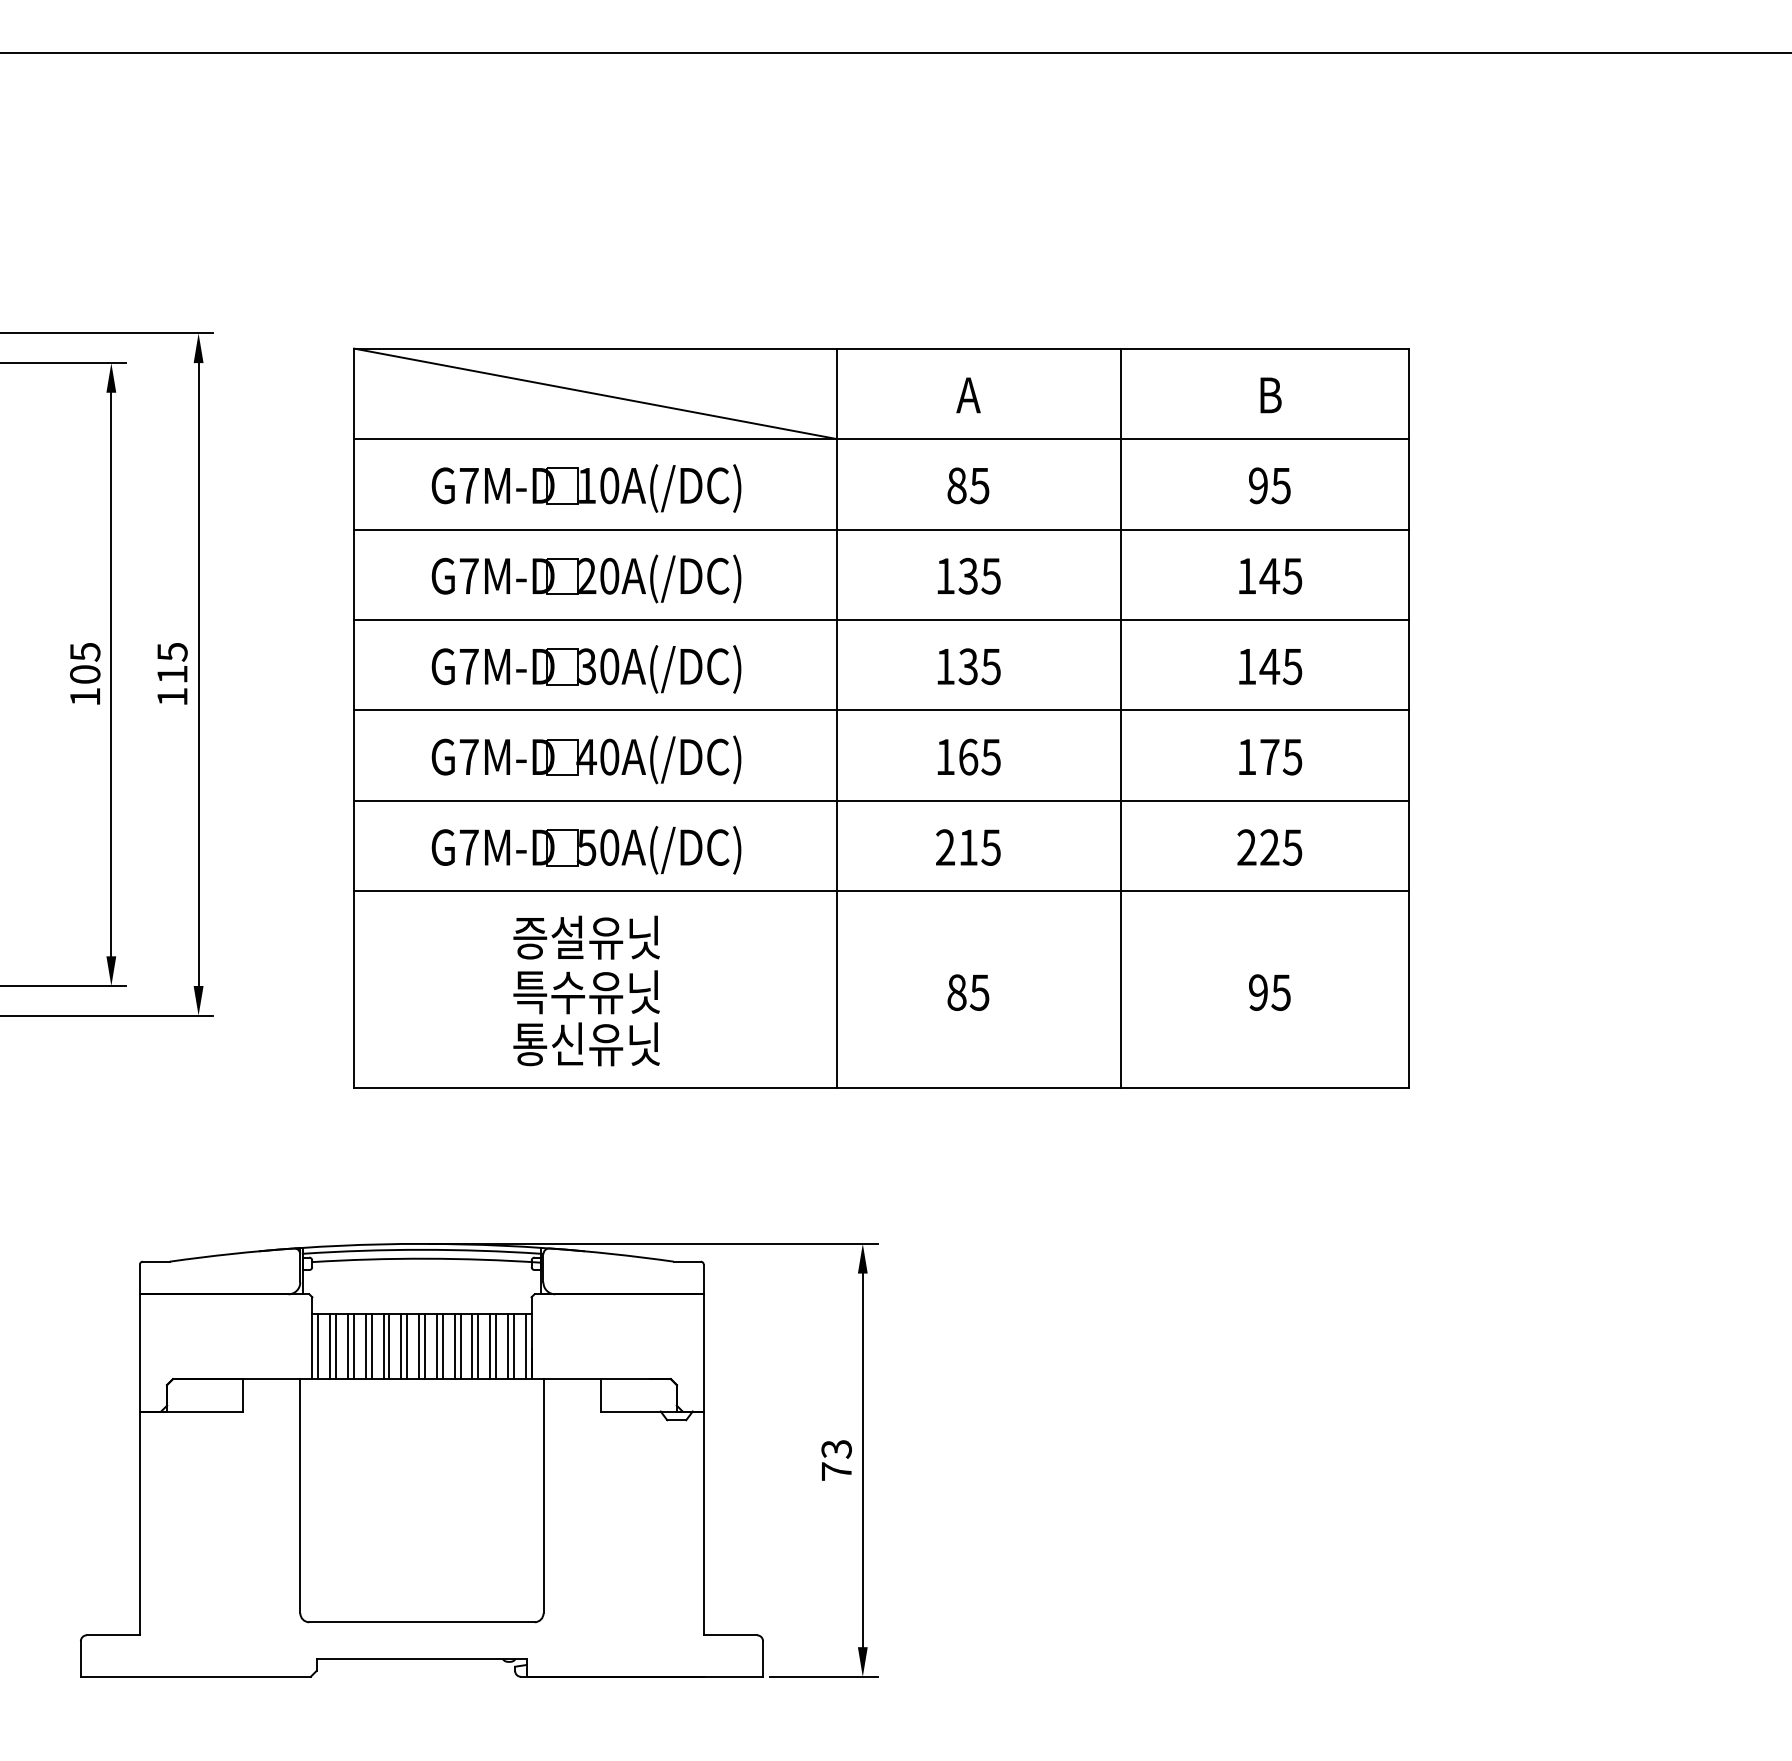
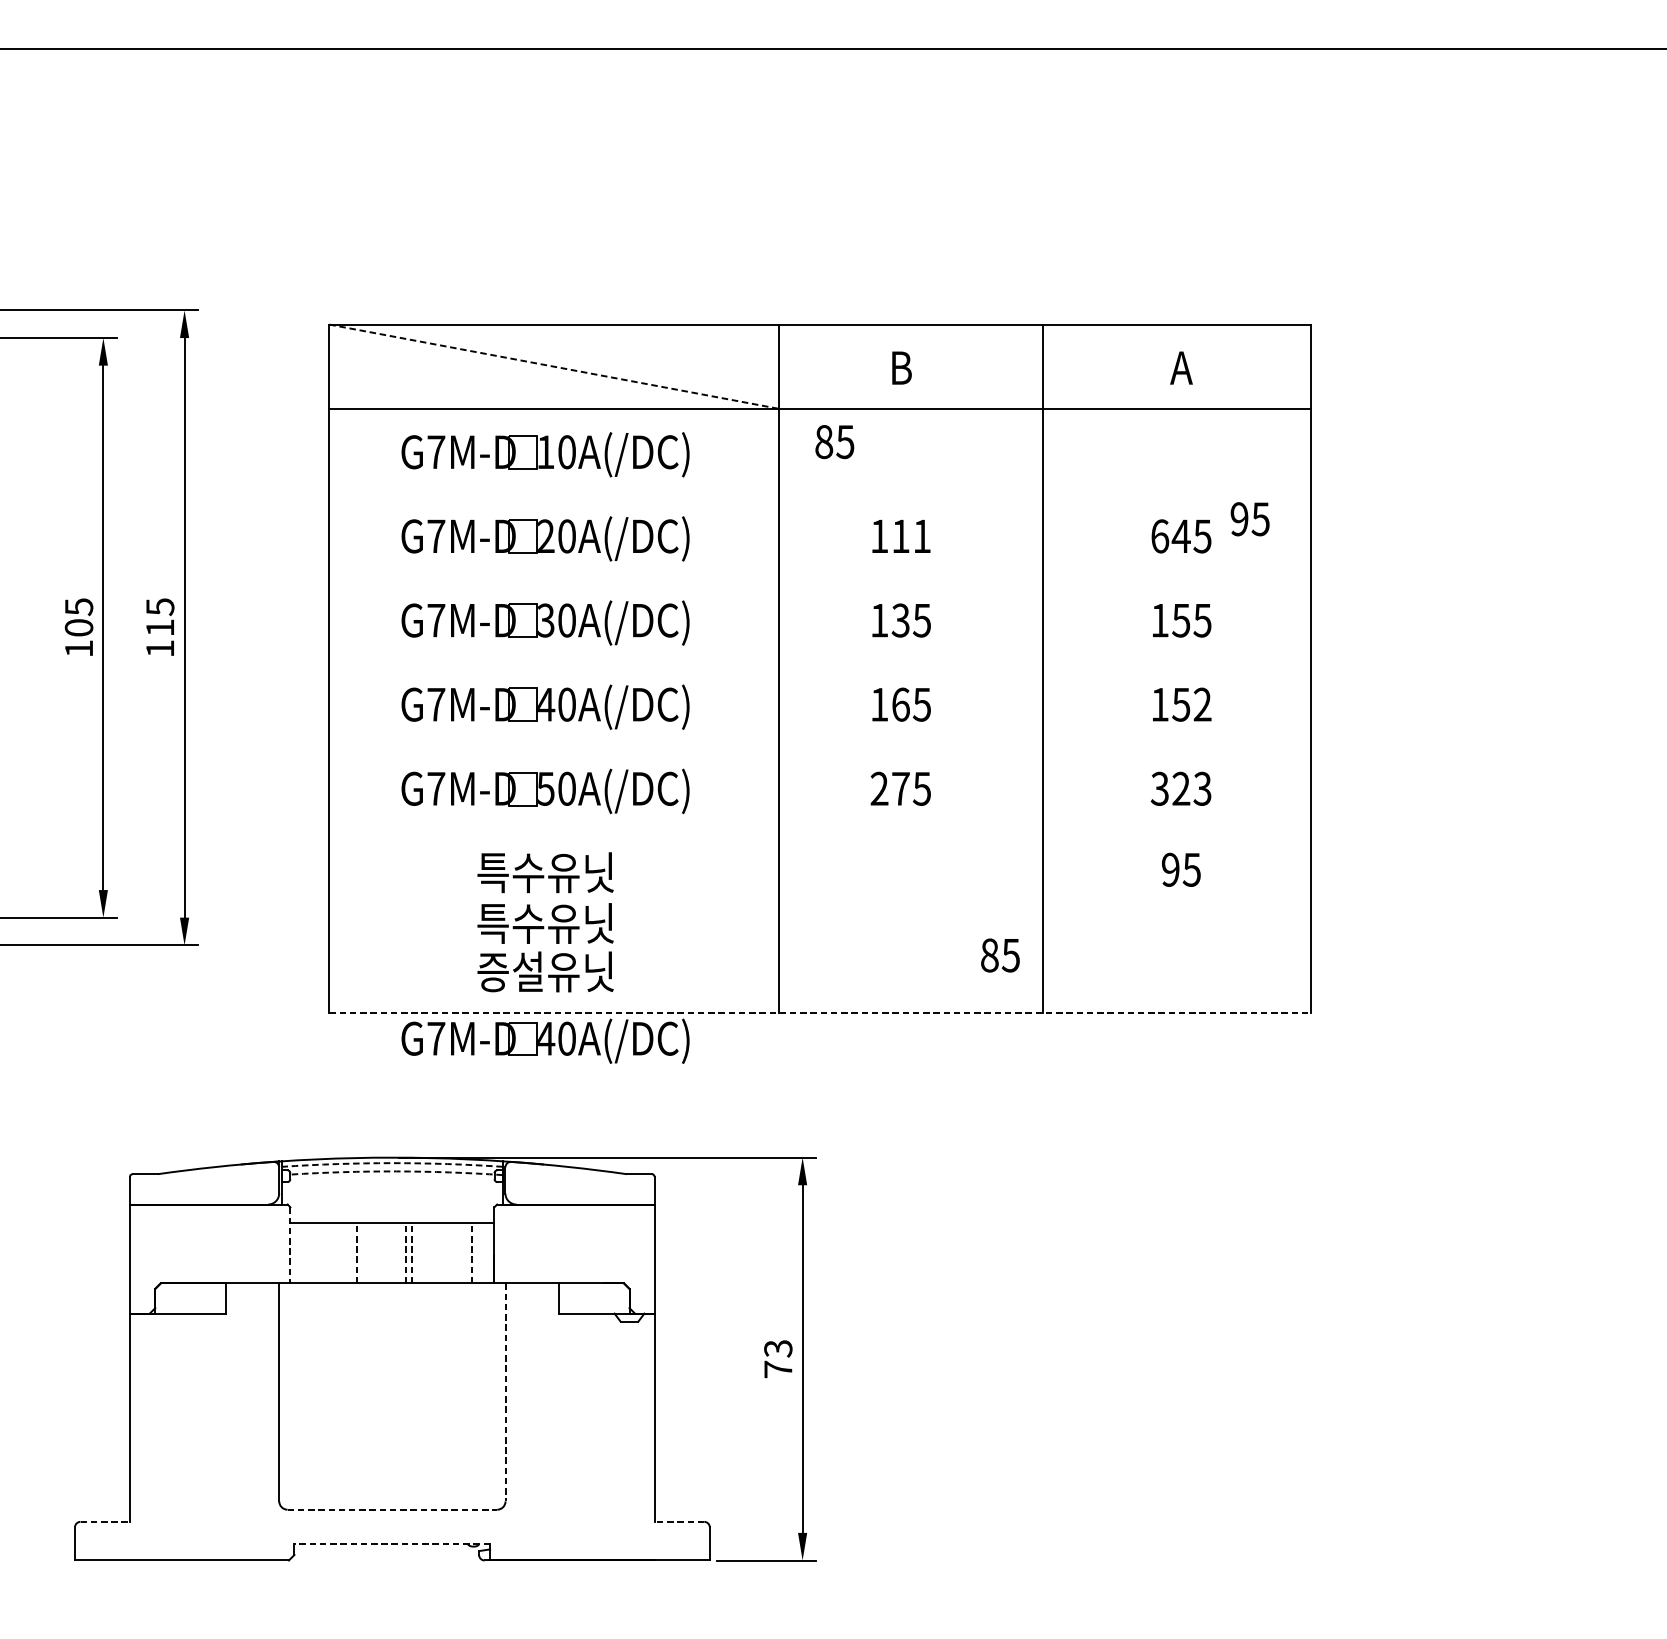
line: (595, 393) -> (553, 366), solid -> dashed
text: (968, 395) -> (900, 368), A -> B
text: (1269, 395) -> (1181, 368), B -> A
text: (968, 485) -> (834, 441), moved
text: (1269, 485) -> (1249, 518), moved
line: (881, 529) -> (820, 492), removed
text: (979, 575) -> (911, 535), 135 -> 111
text: (1247, 575) -> (1160, 535), 145 -> 645
line: (881, 619) -> (820, 576), removed
text: (1269, 667) -> (1181, 621), 145 -> 155
line: (881, 710) -> (820, 661), removed
text: (1280, 756) -> (1191, 704), 175 -> 152
line: (881, 800) -> (820, 745), removed
text: (968, 847) -> (900, 788), 215 -> 275
text: (1269, 847) -> (1181, 788), 225 -> 323
line: (881, 891) -> (820, 829), removed
text: (549, 937) -> (511, 872), 증설유닛 -> 특수유닛
text: (968, 992) -> (1000, 955), moved
text: (1269, 992) -> (1181, 869), moved
text: (548, 1044) -> (510, 972), 통신유닛 -> 증설유닛
line: (881, 1088) -> (820, 1013), solid -> dashed
part: (586, 1118) -> (545, 1040), added
arc: (421, 1249) -> (391, 1162), solid -> dashed
arc: (426, 1258) -> (396, 1171), solid -> dashed
line: (312, 1338) -> (290, 1245), solid -> dashed
line: (318, 1346) -> (296, 1253), removed
line: (330, 1346) -> (307, 1253), removed
line: (336, 1346) -> (312, 1253), removed
line: (347, 1346) -> (323, 1253), removed
line: (353, 1346) -> (328, 1253), removed
line: (365, 1346) -> (339, 1253), removed
line: (371, 1346) -> (345, 1253), removed
line: (383, 1346) -> (356, 1253), solid -> dashed
line: (389, 1346) -> (362, 1253), removed
line: (401, 1346) -> (373, 1253), removed
line: (407, 1346) -> (378, 1253), removed
line: (419, 1346) -> (390, 1253), removed
line: (425, 1346) -> (395, 1253), removed
line: (436, 1346) -> (405, 1253), solid -> dashed
line: (442, 1346) -> (411, 1253), solid -> dashed
line: (454, 1346) -> (422, 1253), removed
line: (460, 1346) -> (428, 1253), removed
line: (472, 1346) -> (439, 1253), removed
line: (478, 1346) -> (445, 1253), removed
line: (490, 1346) -> (456, 1253), removed
line: (495, 1346) -> (460, 1253), removed
line: (507, 1346) -> (472, 1253), solid -> dashed
line: (513, 1346) -> (477, 1253), removed
line: (525, 1346) -> (488, 1253), removed
line: (543, 1496) -> (505, 1392), solid -> dashed
line: (421, 1622) -> (391, 1509), solid -> dashed
line: (113, 1635) -> (105, 1522), solid -> dashed
line: (730, 1635) -> (679, 1522), solid -> dashed
line: (421, 1659) -> (391, 1544), solid -> dashed

